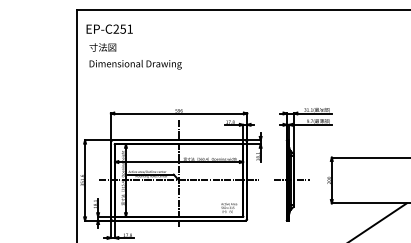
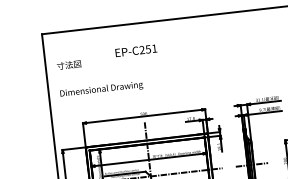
text: (109, 28) -> (136, 50), moved
text: (135, 64) -> (101, 89), moved

